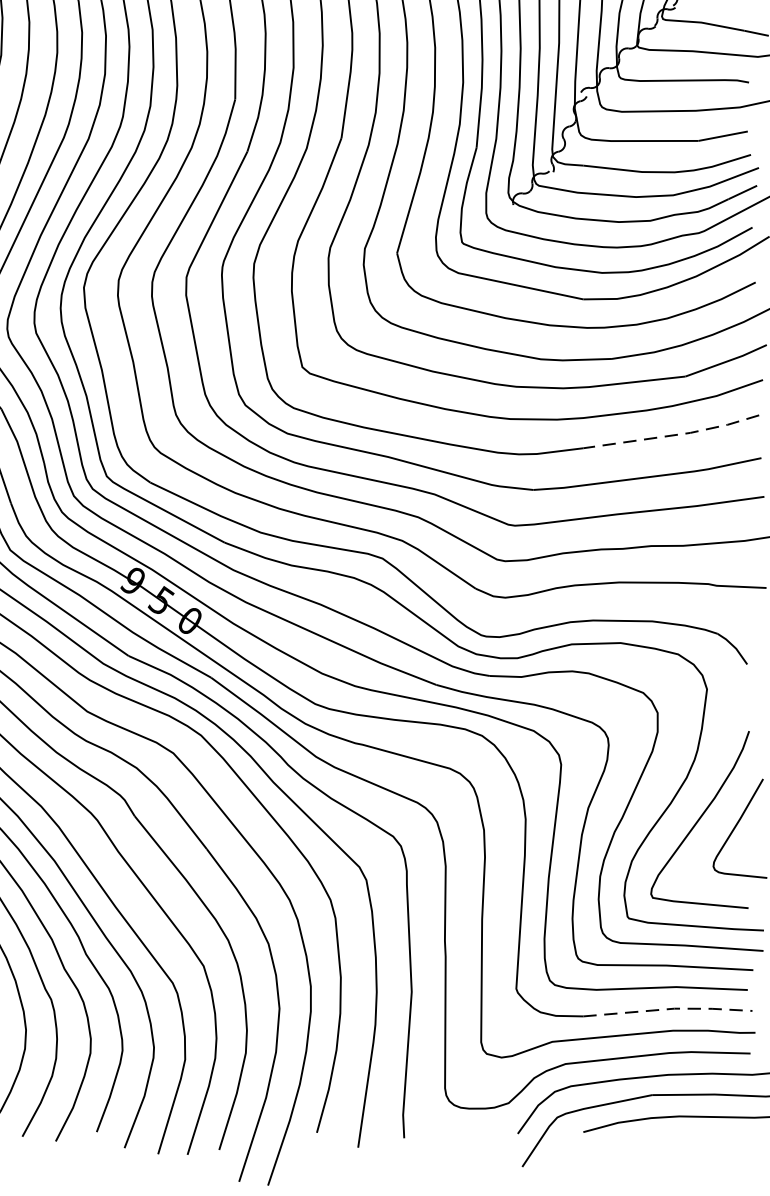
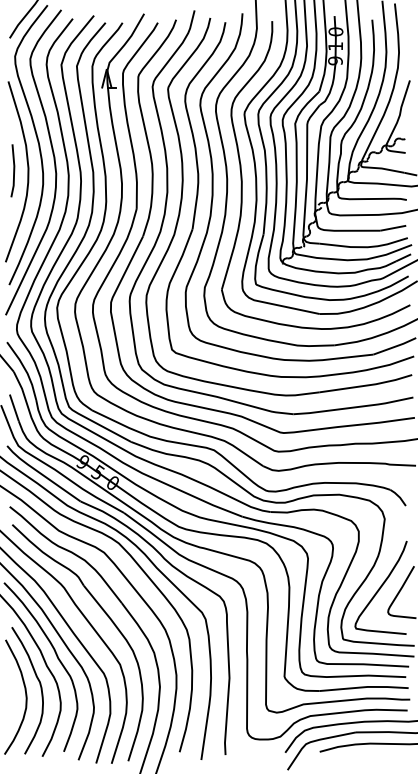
line: (676, 435) -> (368, 385), dashed -> solid
line: (670, 1009) -> (365, 687), dashed -> solid

